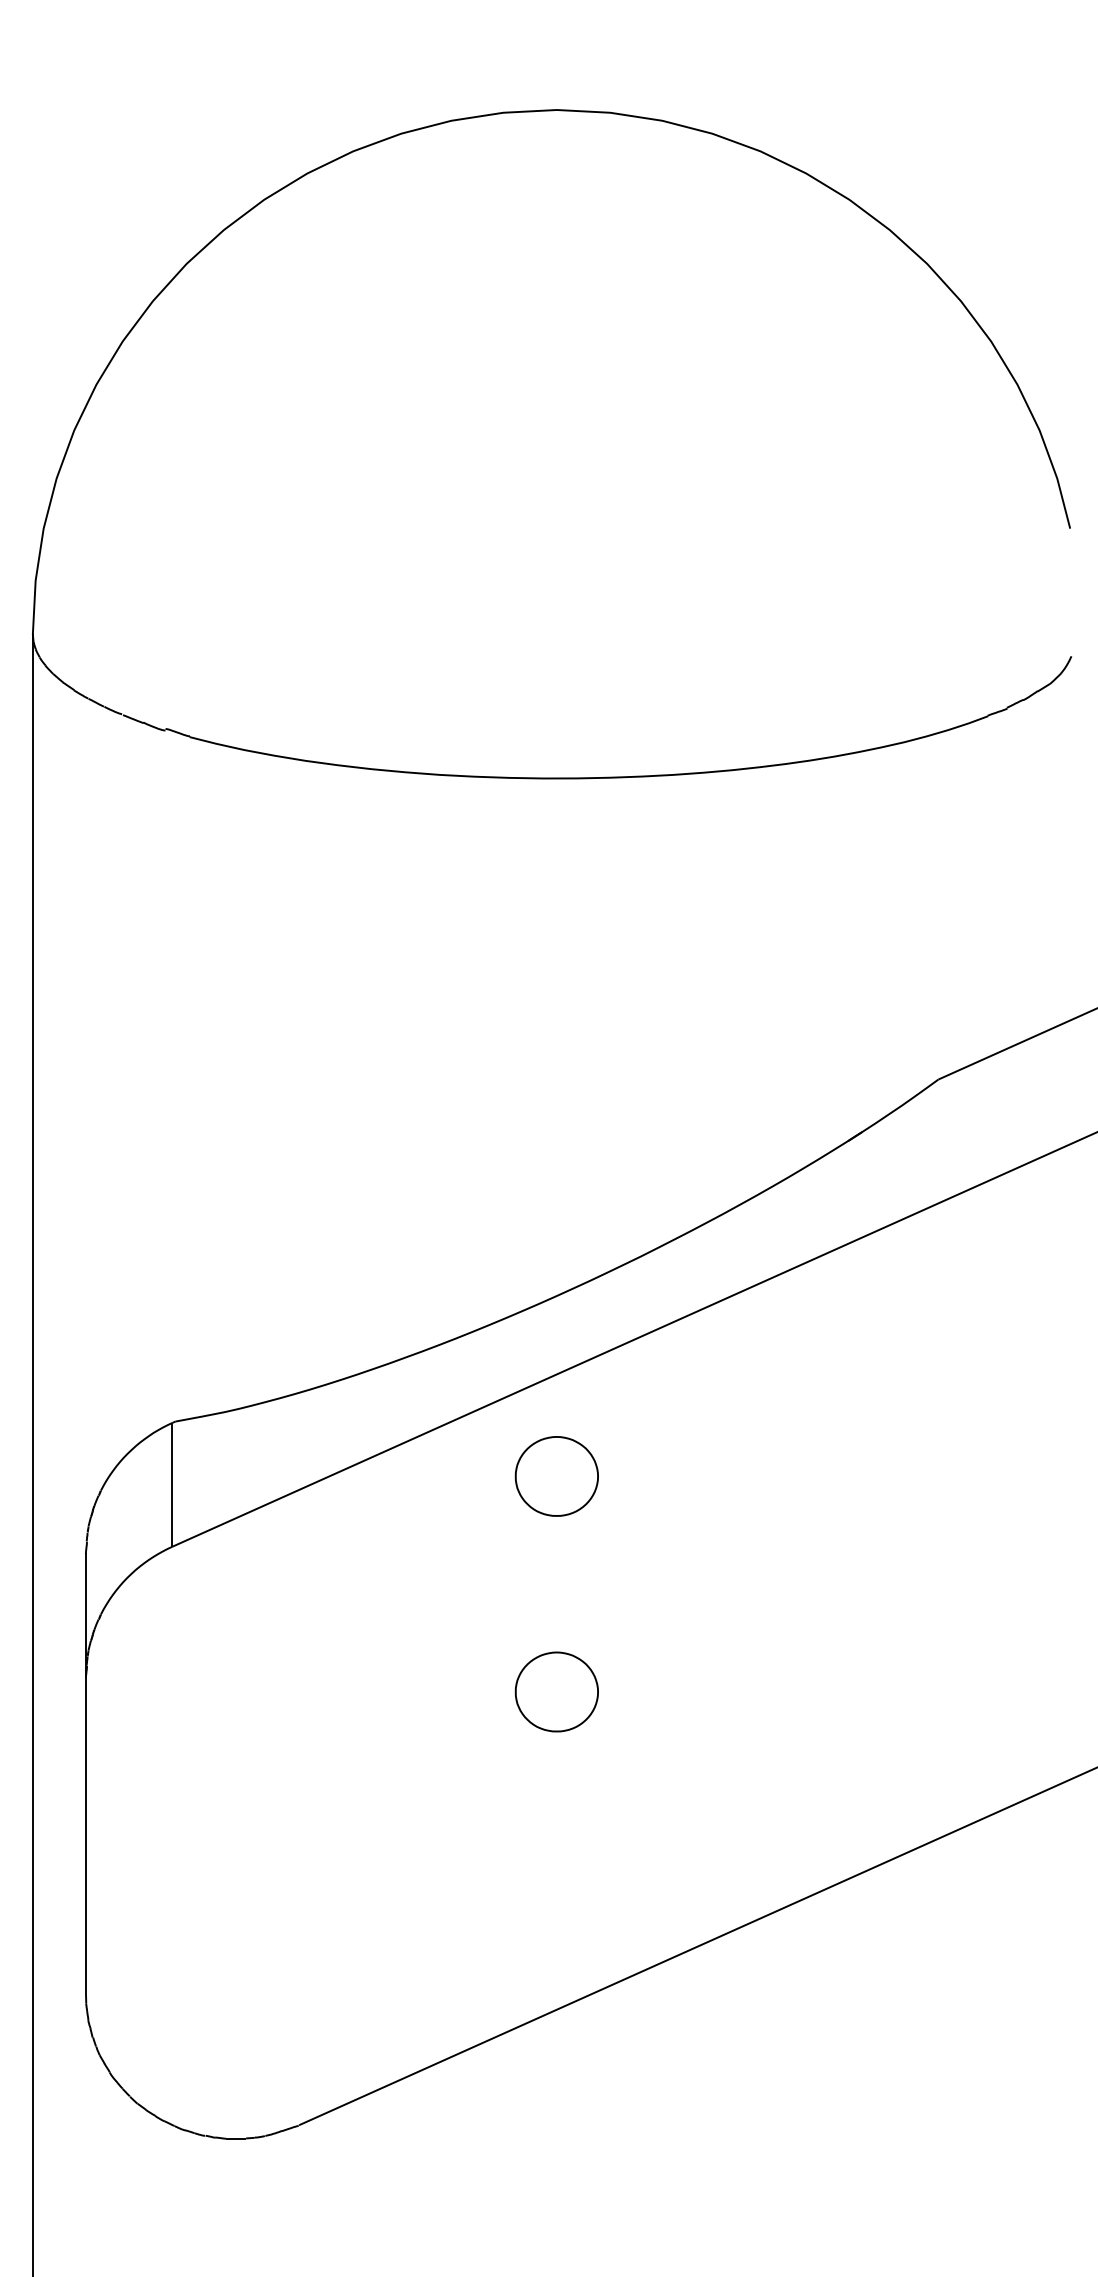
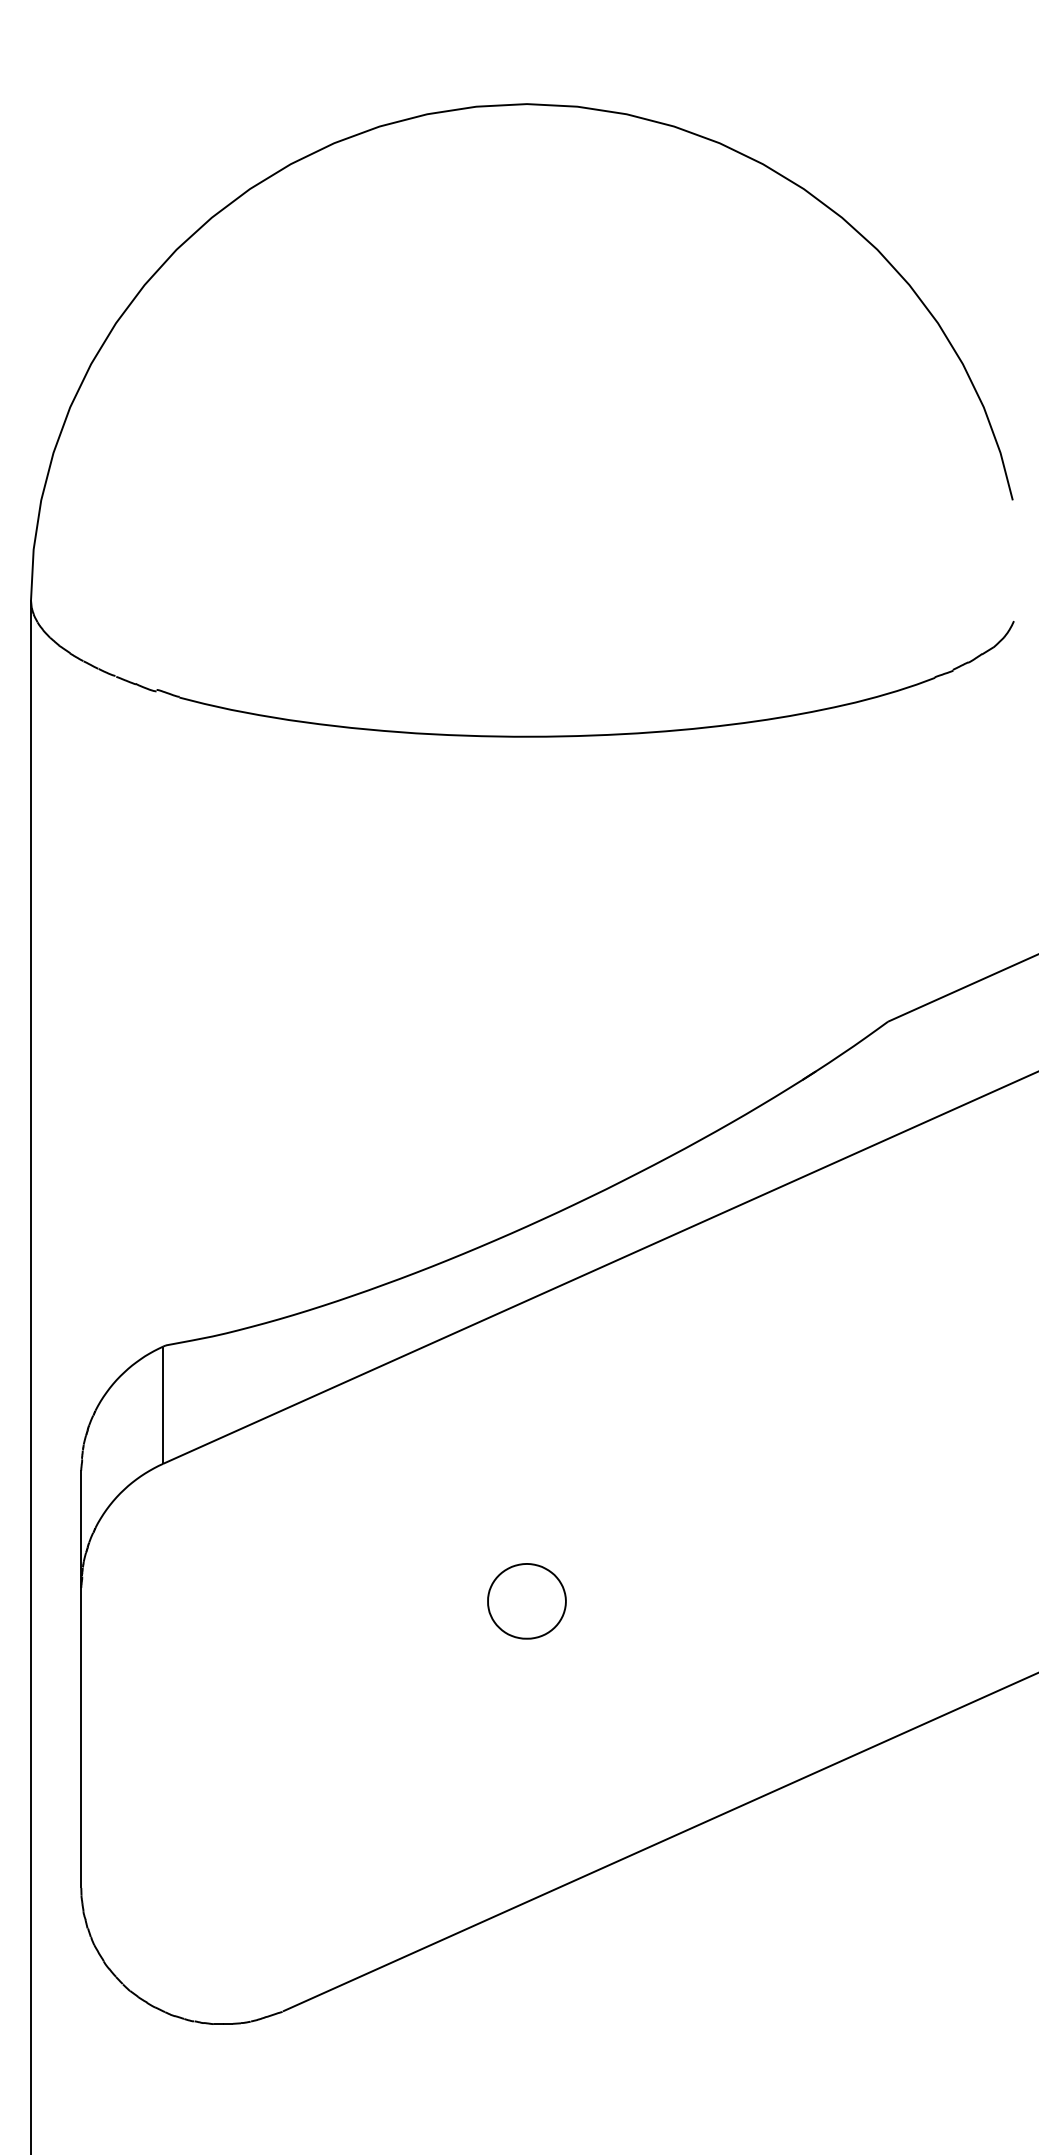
part: (556, 1476) -> (526, 1397), removed

